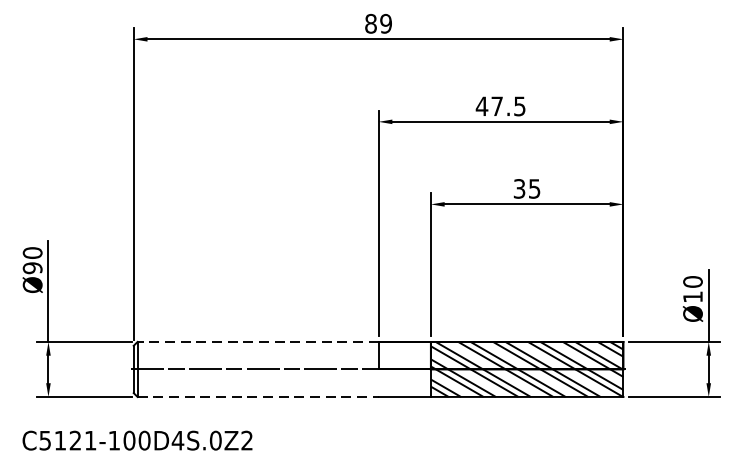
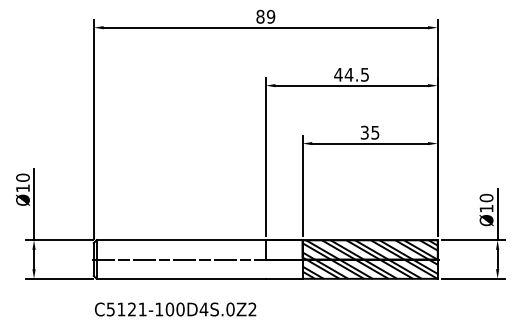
text: (496, 105) -> (348, 74), 47.5 -> 44.5
text: (32, 268) -> (22, 188), Ø90 -> Ø10
line: (258, 342) -> (181, 240), dashed -> solid
line: (258, 396) -> (181, 278), dashed -> solid
text: (137, 440) -> (175, 309), moved

